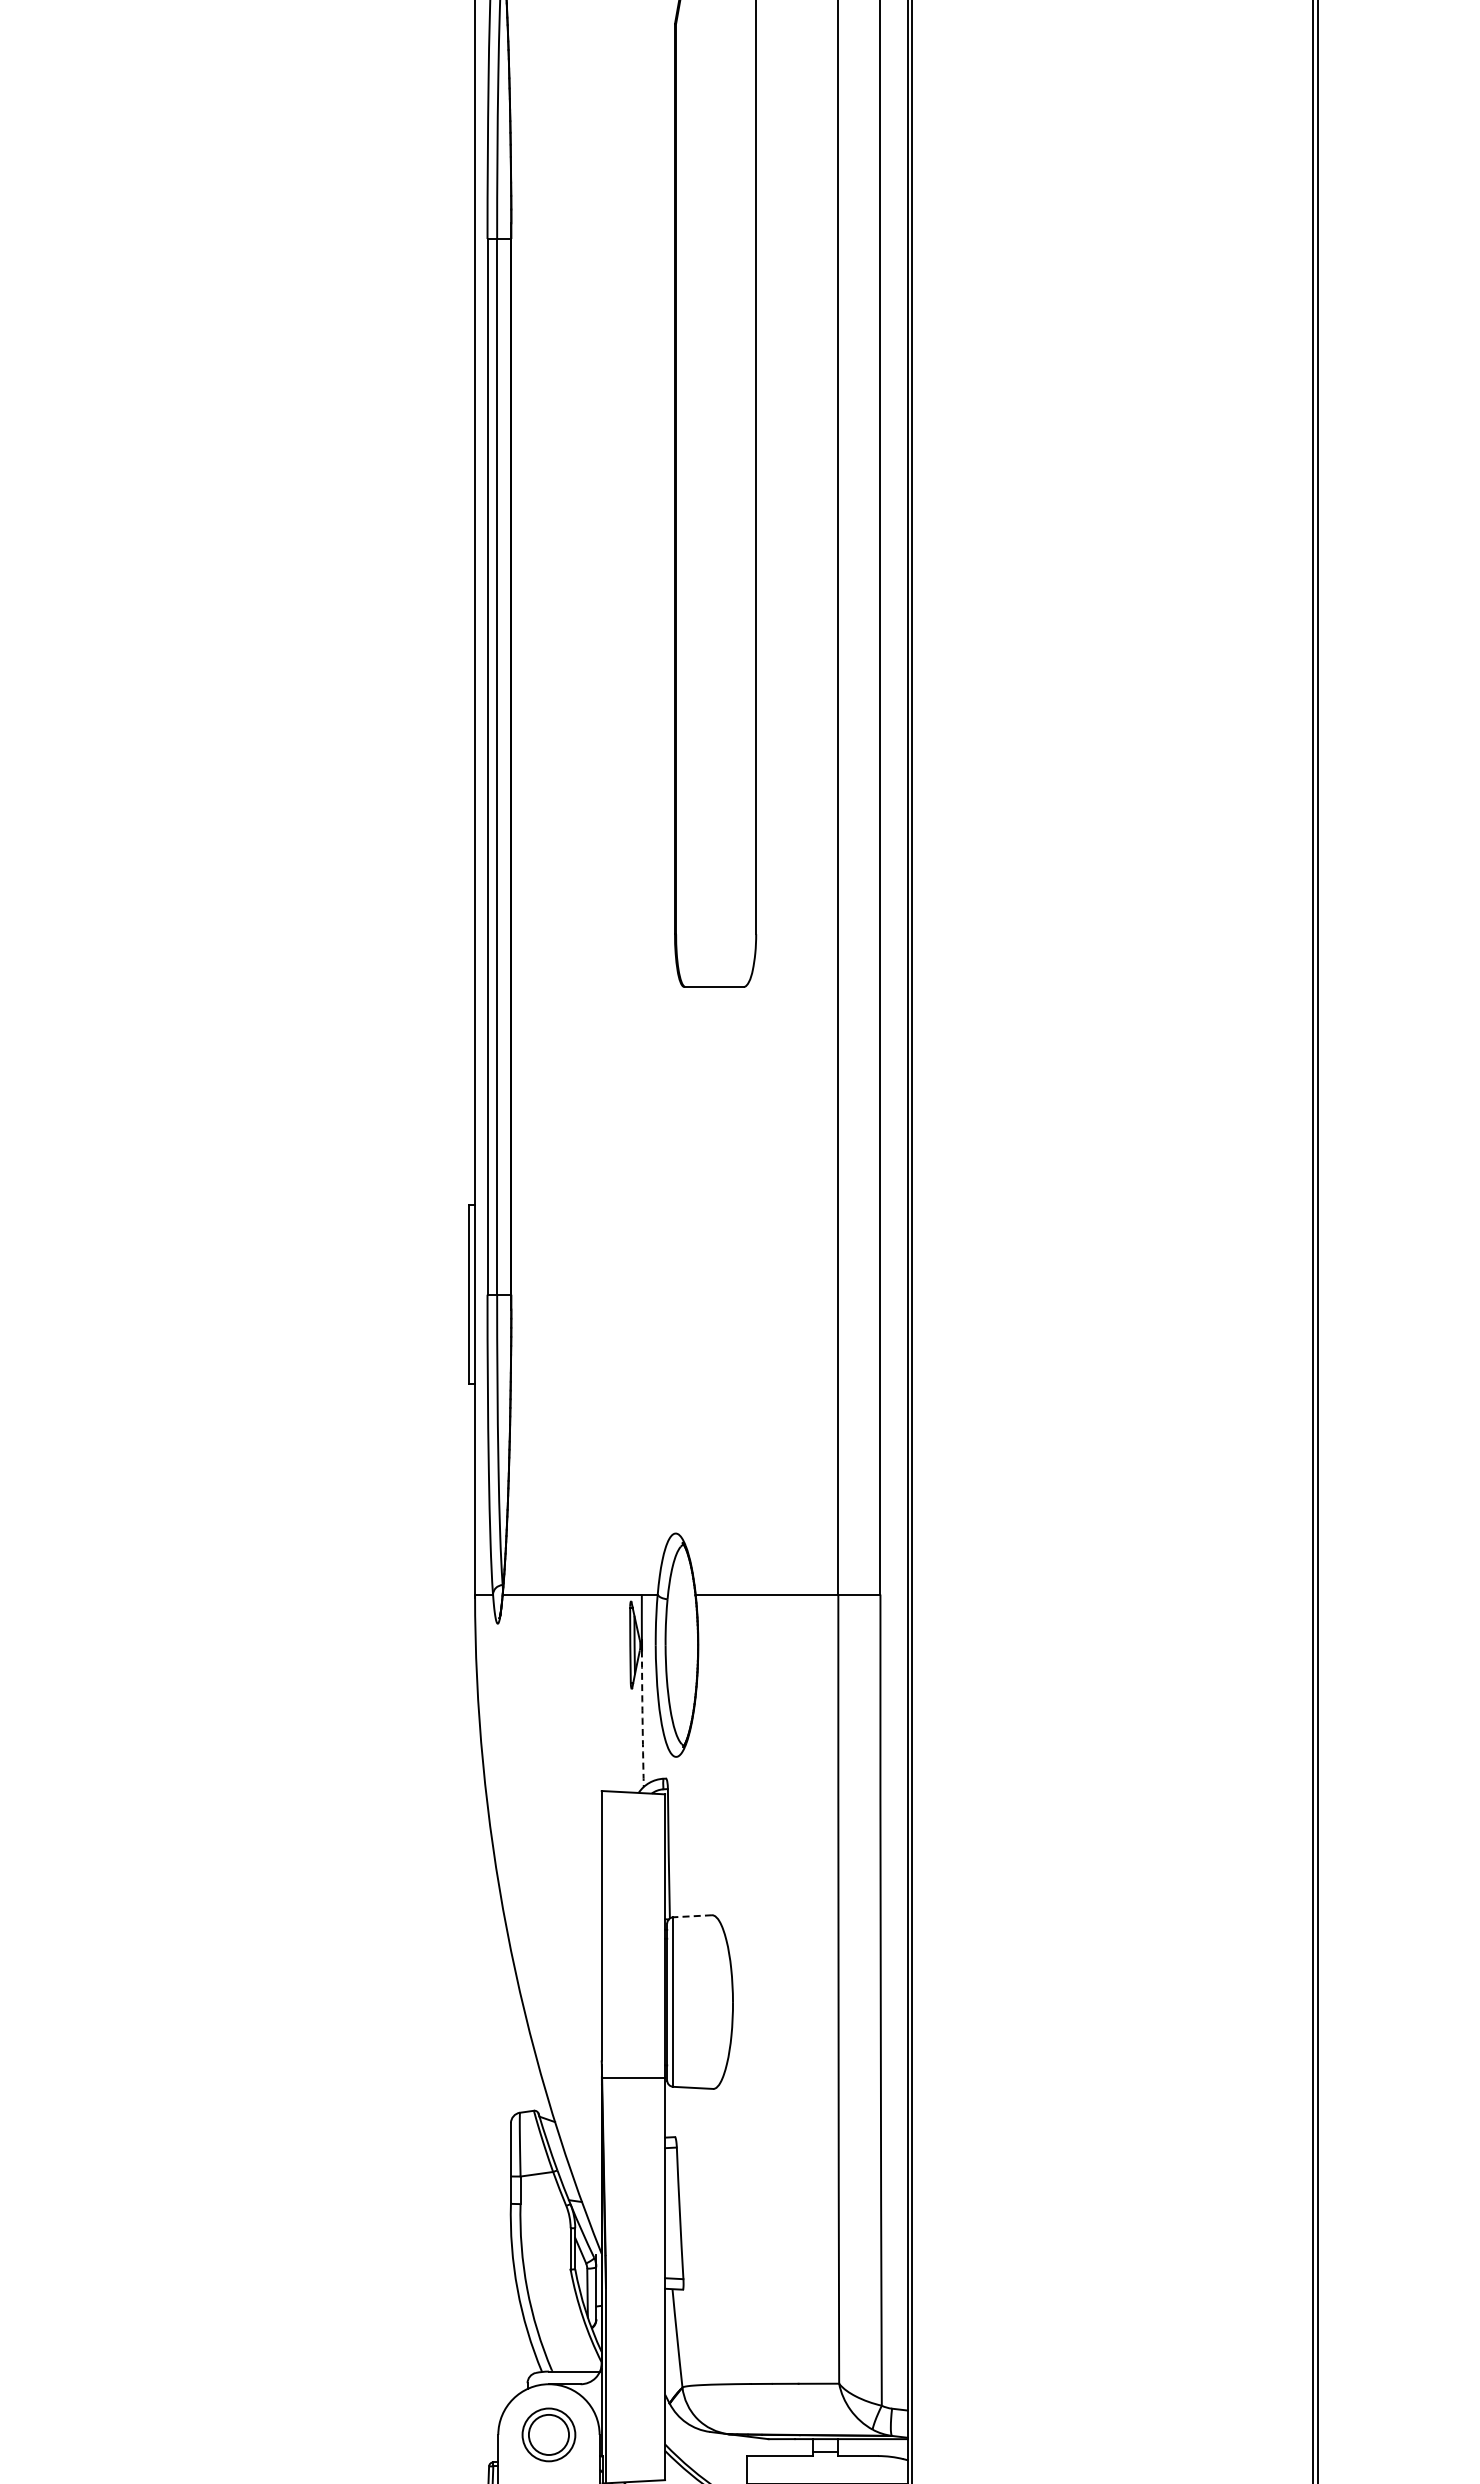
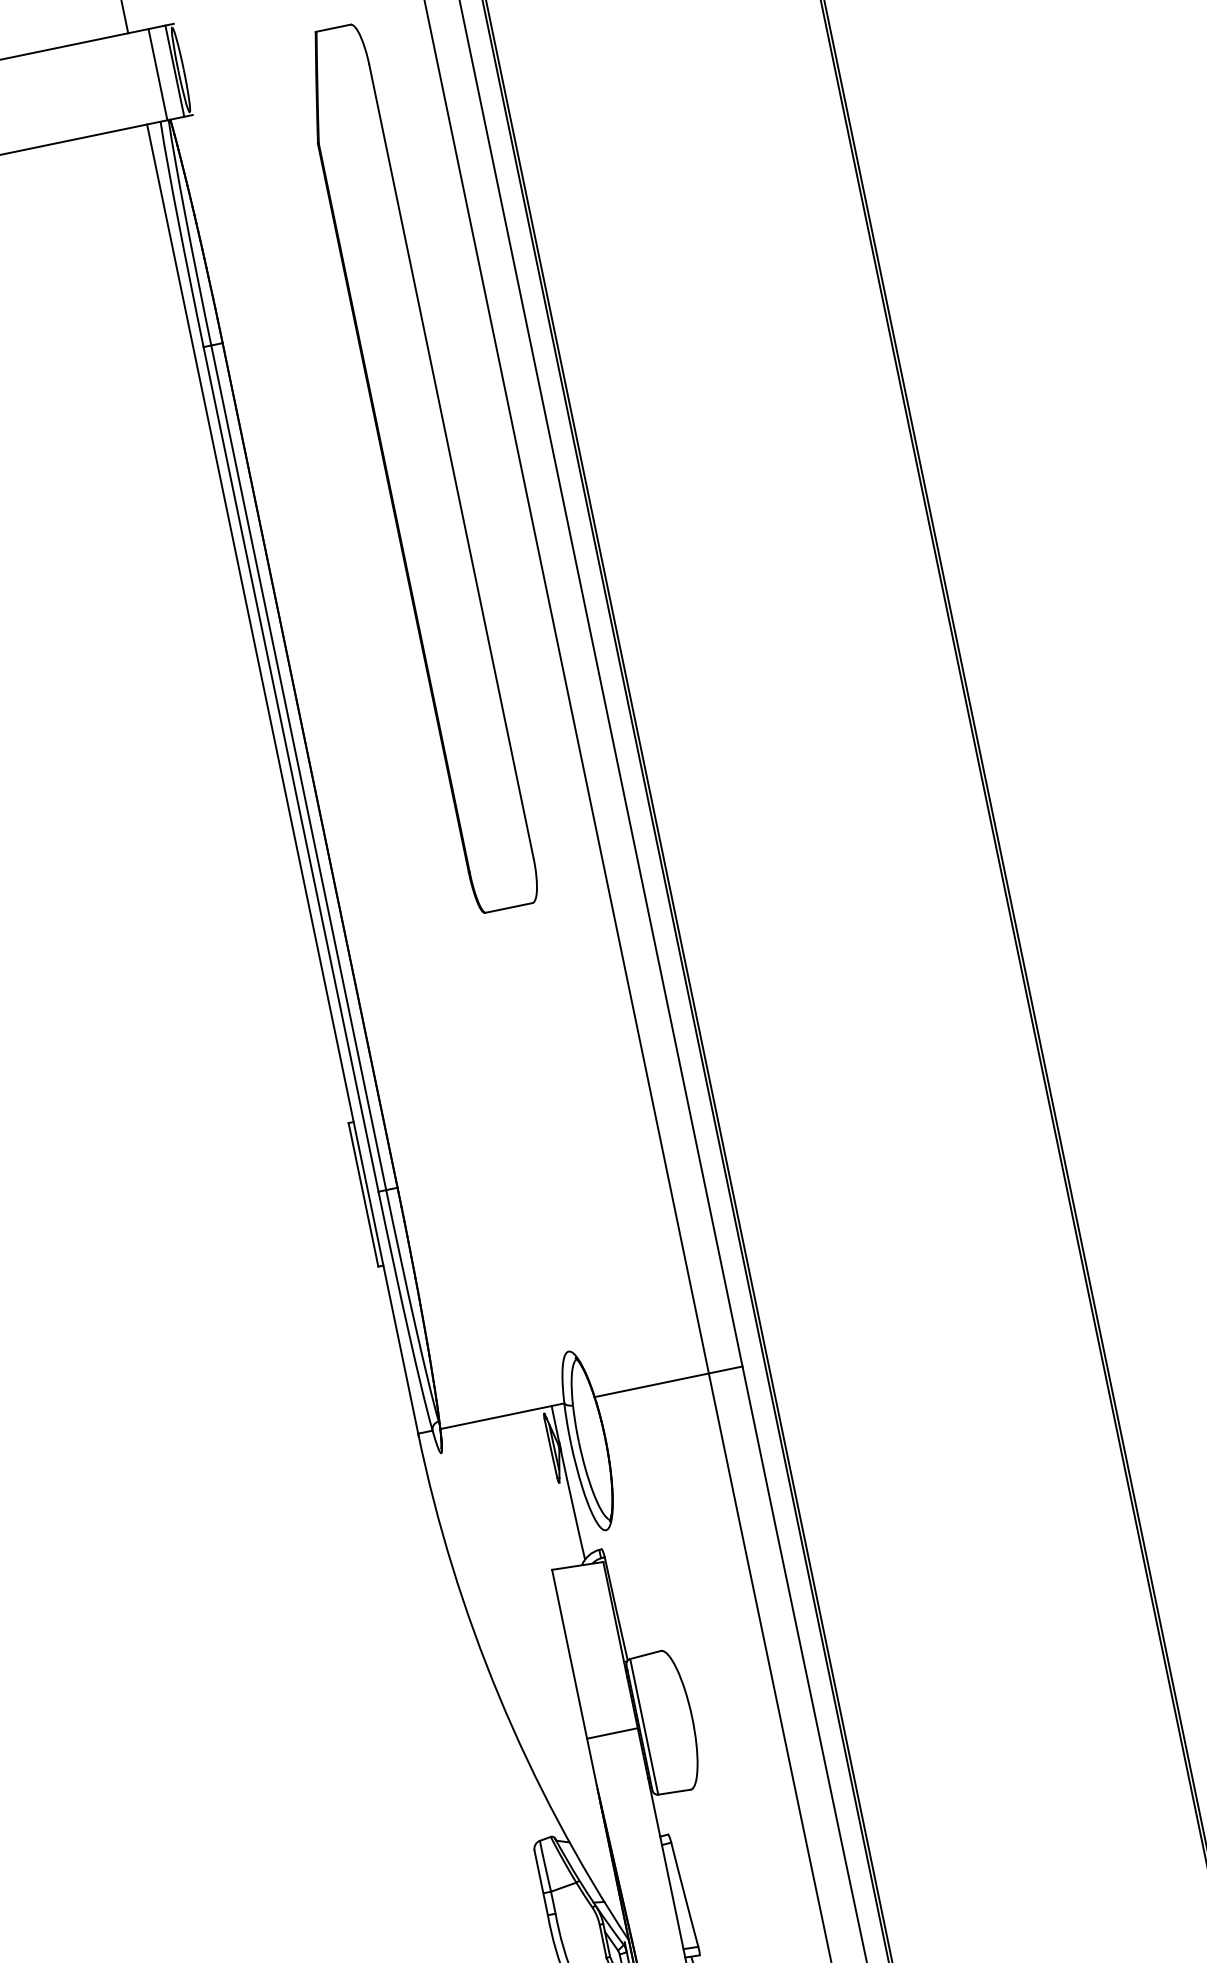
arc: (642, 1718) -> (572, 1505), dashed -> solid
line: (692, 1916) -> (645, 1655), dashed -> solid
line: (633, 2078) -> (612, 1733), moved

